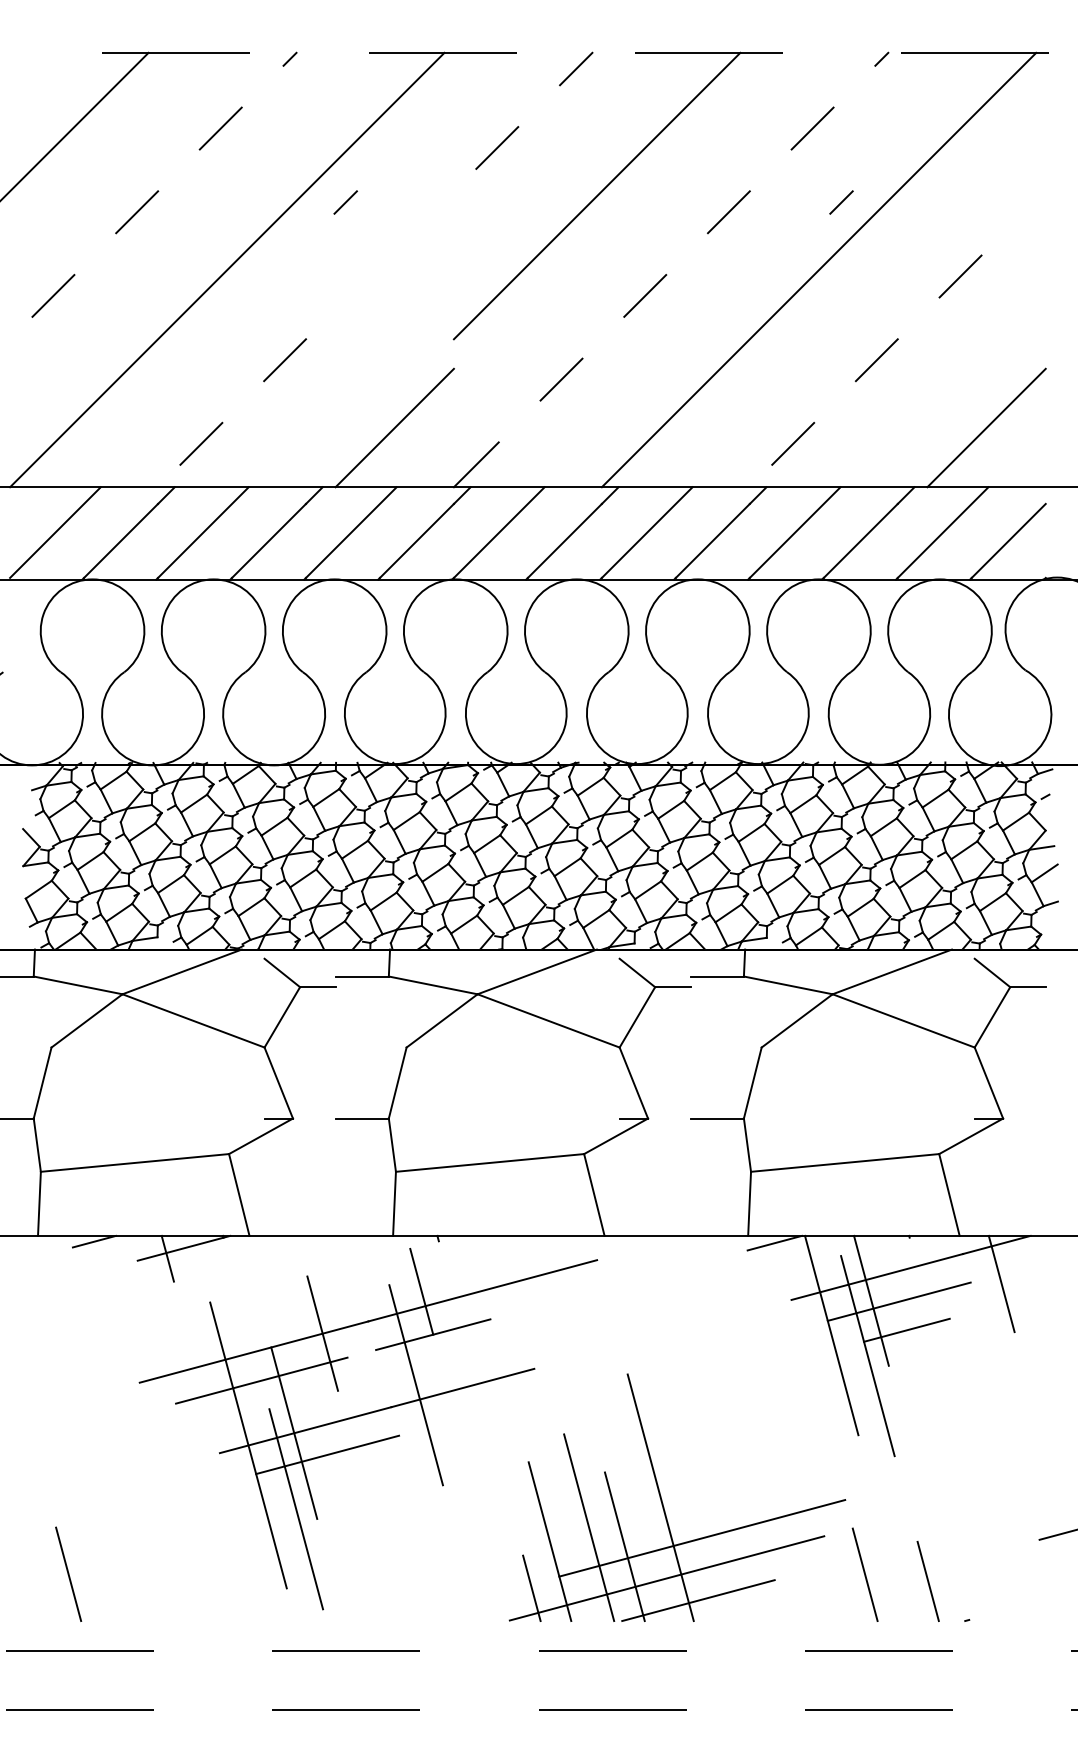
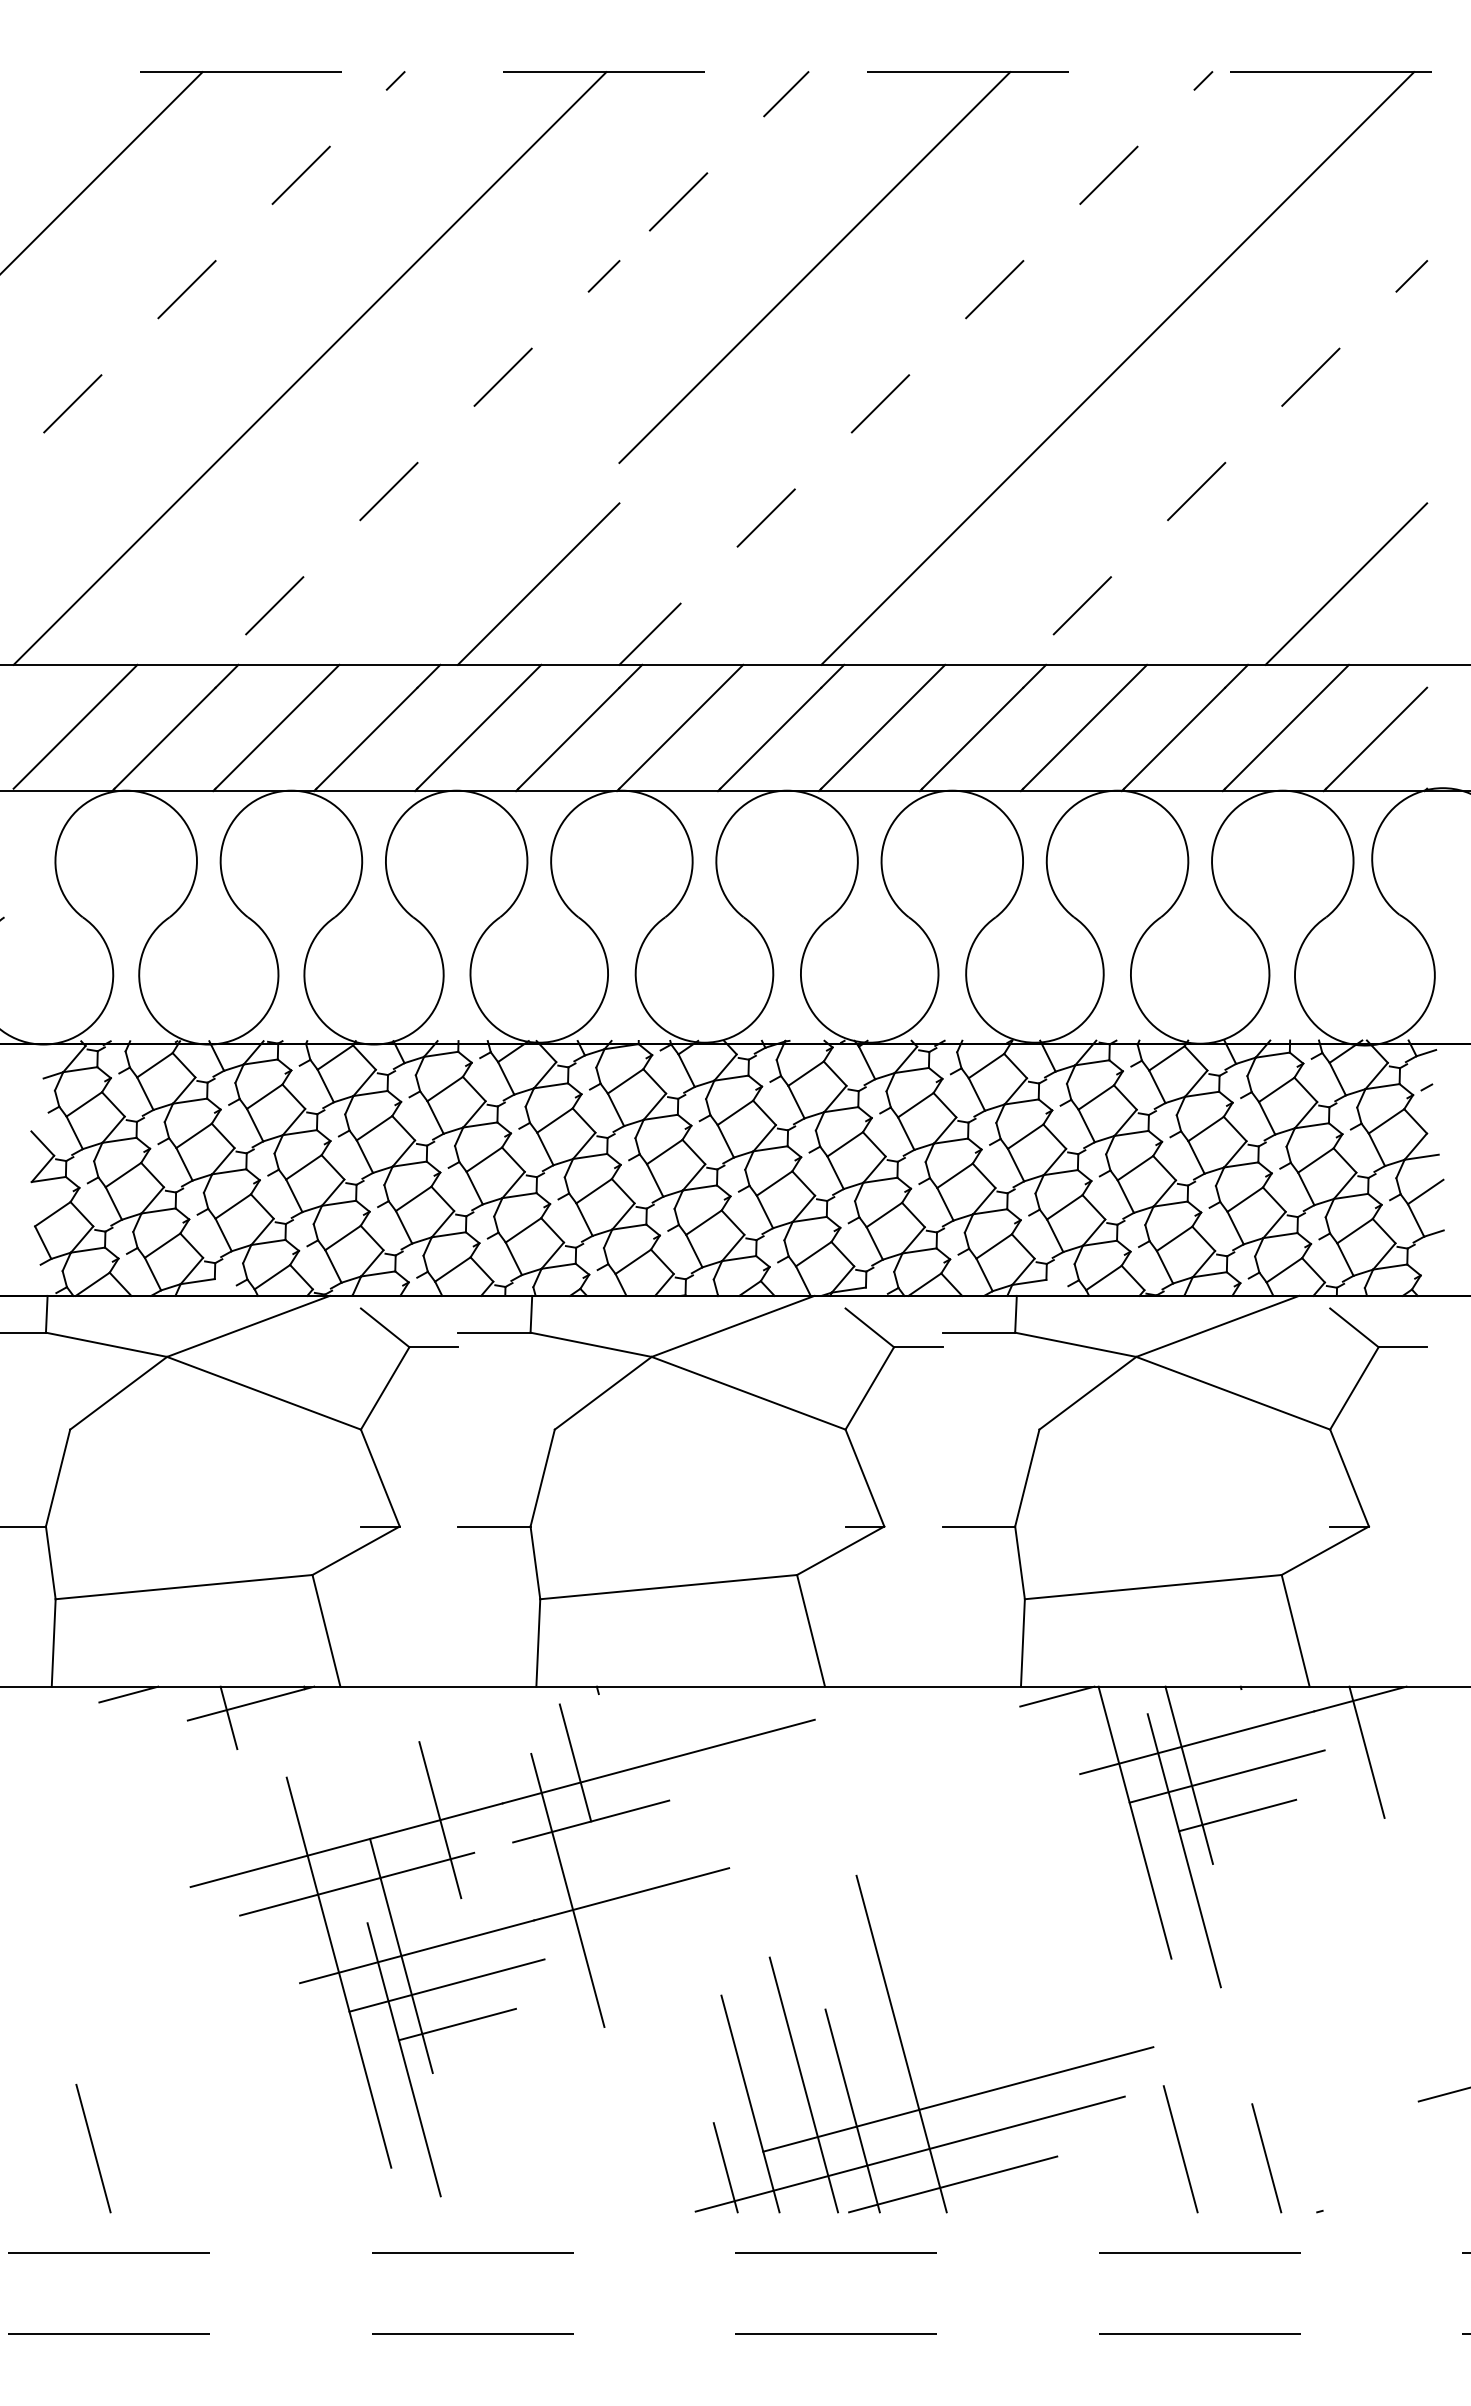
line: (345, 202) -> (603, 276), moved
line: (841, 202) -> (1411, 276), moved
line: (368, 276) -> (502, 377), added
line: (335, 1482) -> (457, 2023), added

